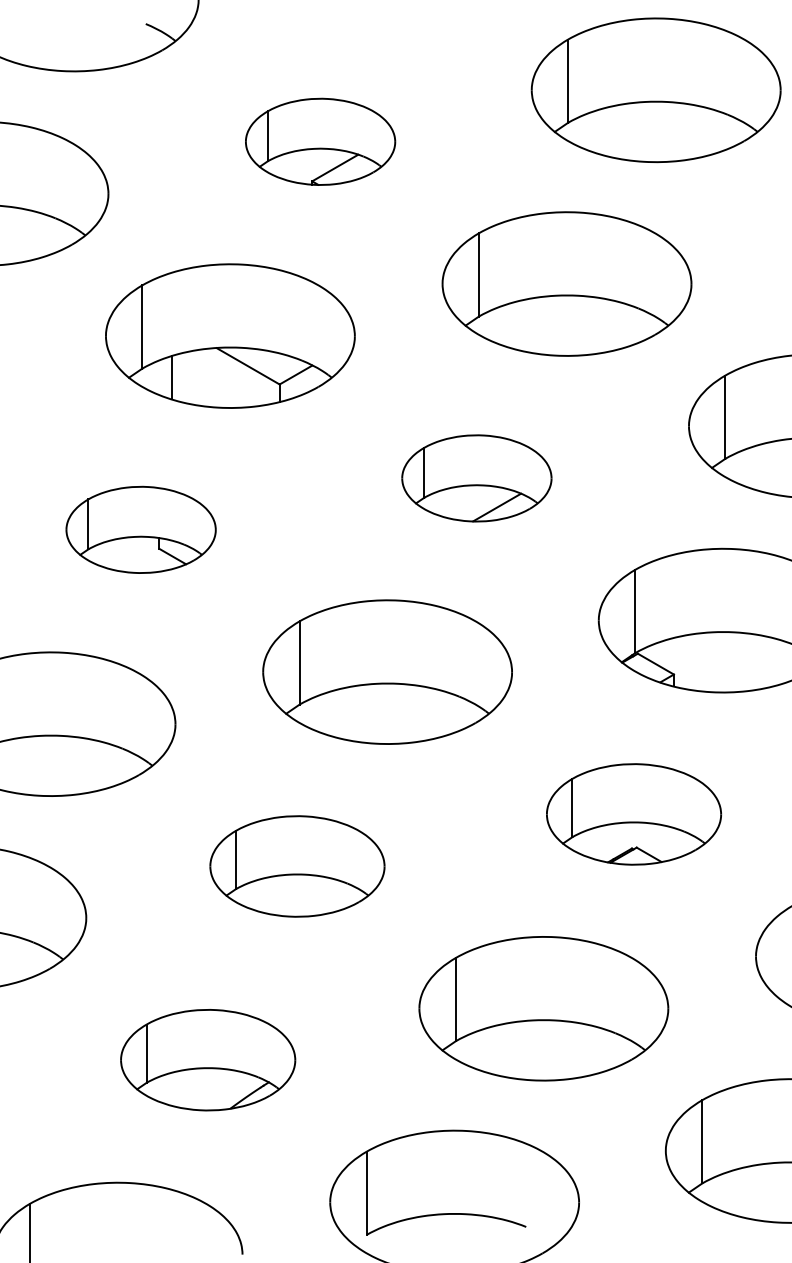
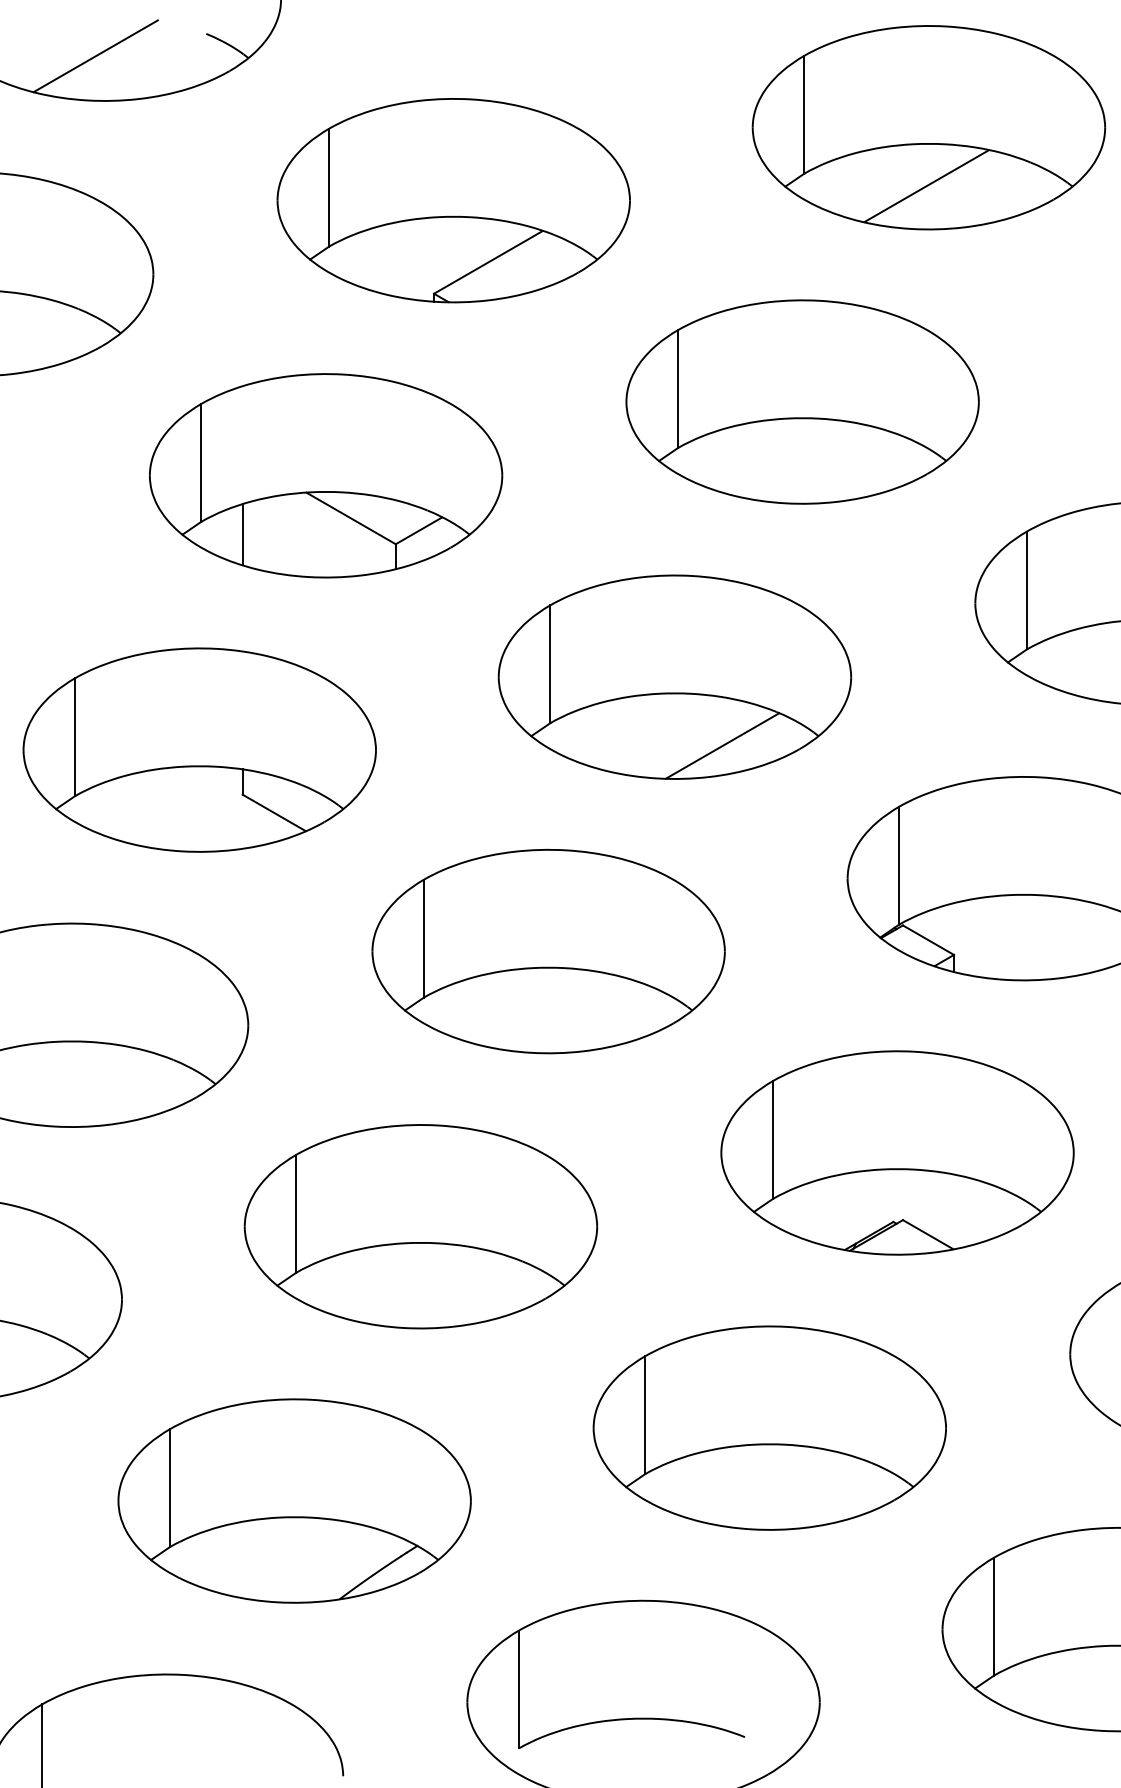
line: (67, 39) -> (95, 55), added
line: (654, 131) -> (926, 186), added
part: (320, 141) -> (453, 200), size x1.67
part: (476, 478) -> (674, 677), size x1.67
part: (140, 529) -> (198, 749), size x1.67
part: (633, 814) -> (896, 1153), size x1.43
part: (297, 866) -> (421, 1226), size x1.43
part: (207, 1059) -> (293, 1500), size x1.43

